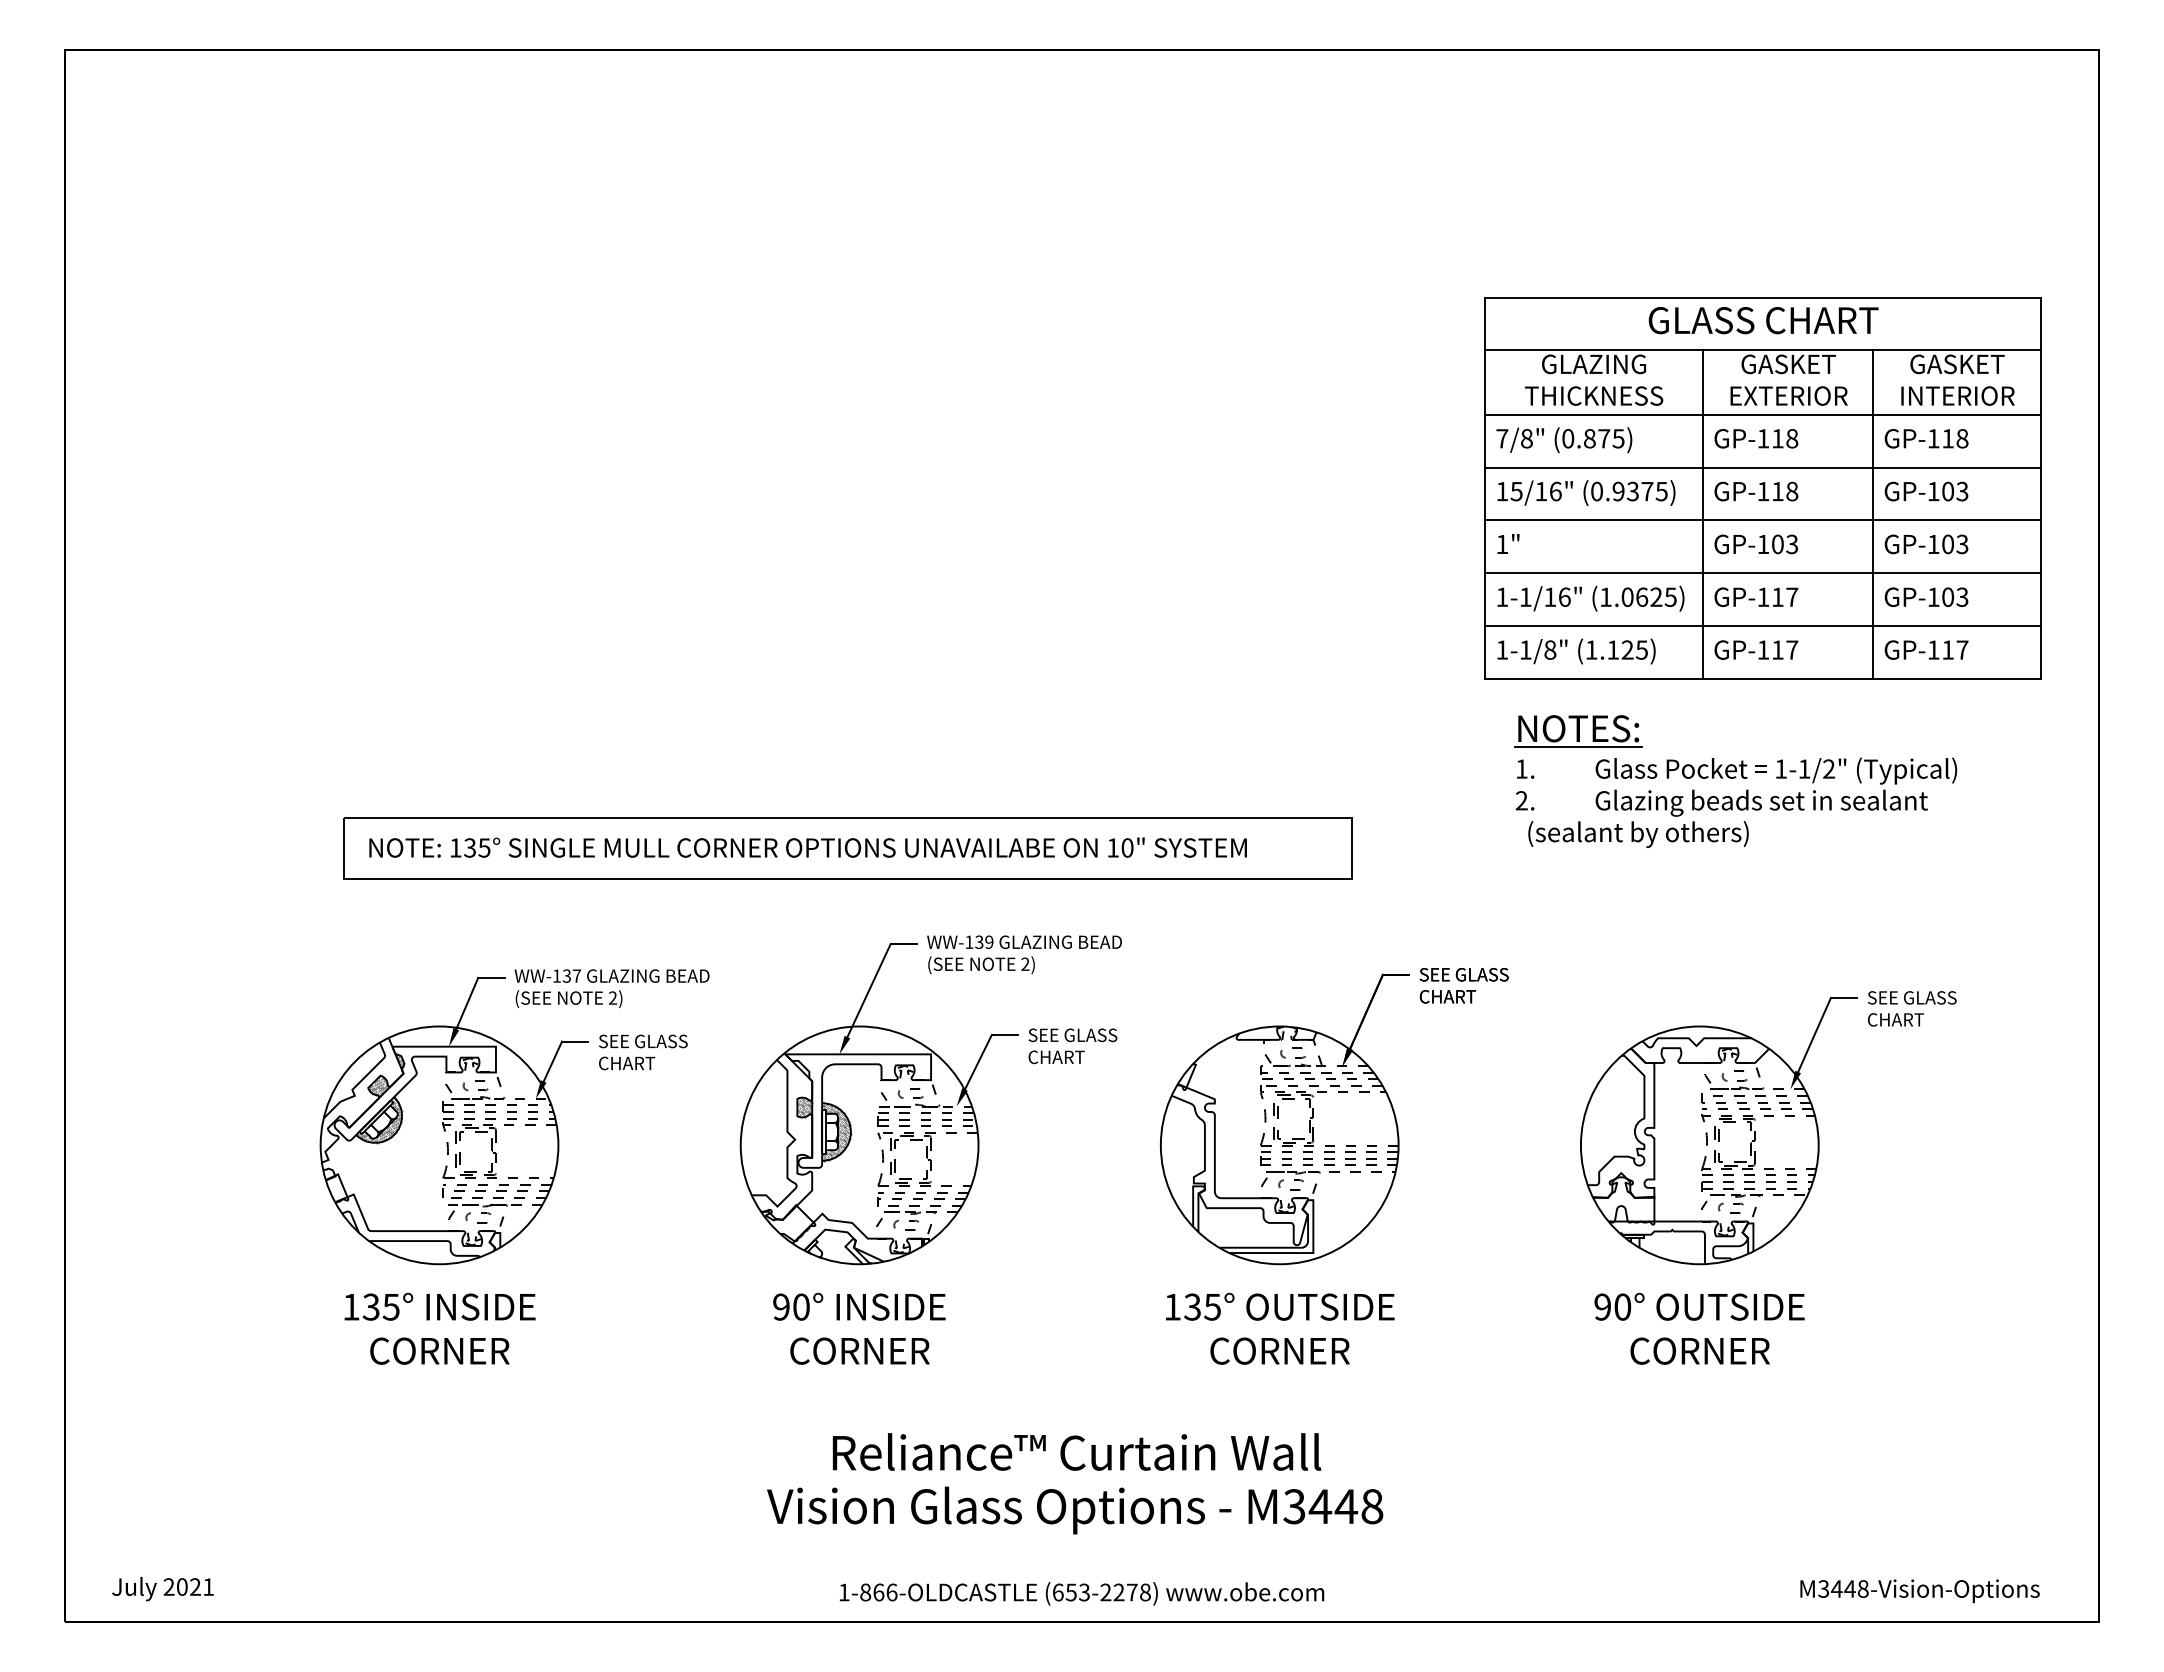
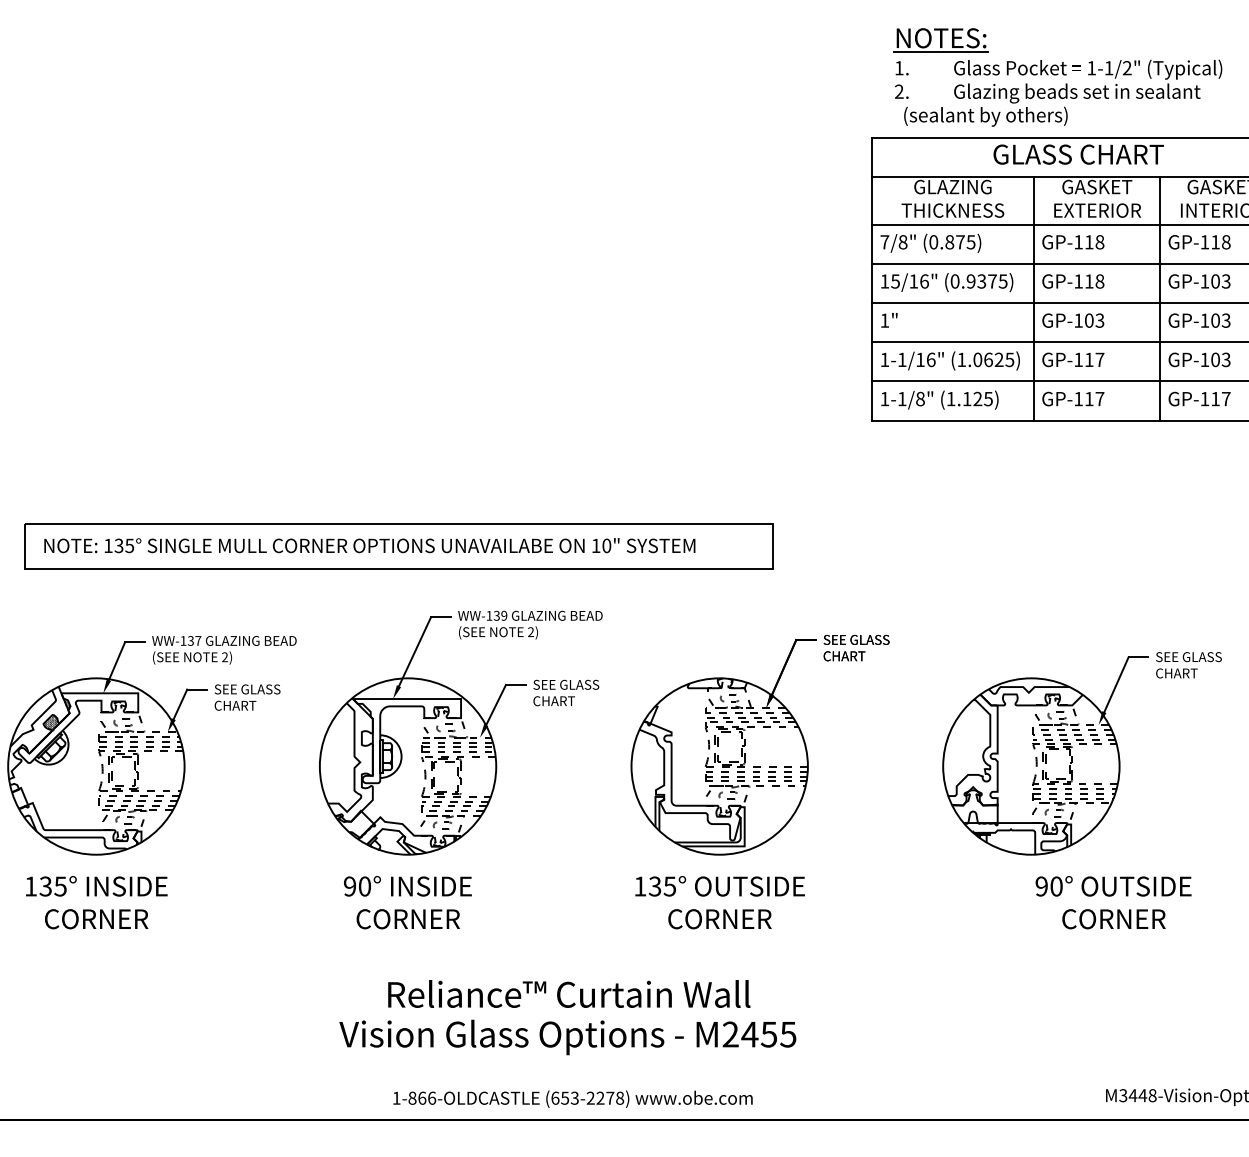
part: (1735, 781) -> (1057, 77), moved
hatch: (805, 1107) -> (367, 738), removed
hatch: (379, 1120) -> (51, 748), removed
hatch: (836, 1132) -> (390, 756), removed
text: (1699, 1328) -> (1113, 902), moved
text: (1333, 1506) -> (759, 1034), M3448 -> M2455

